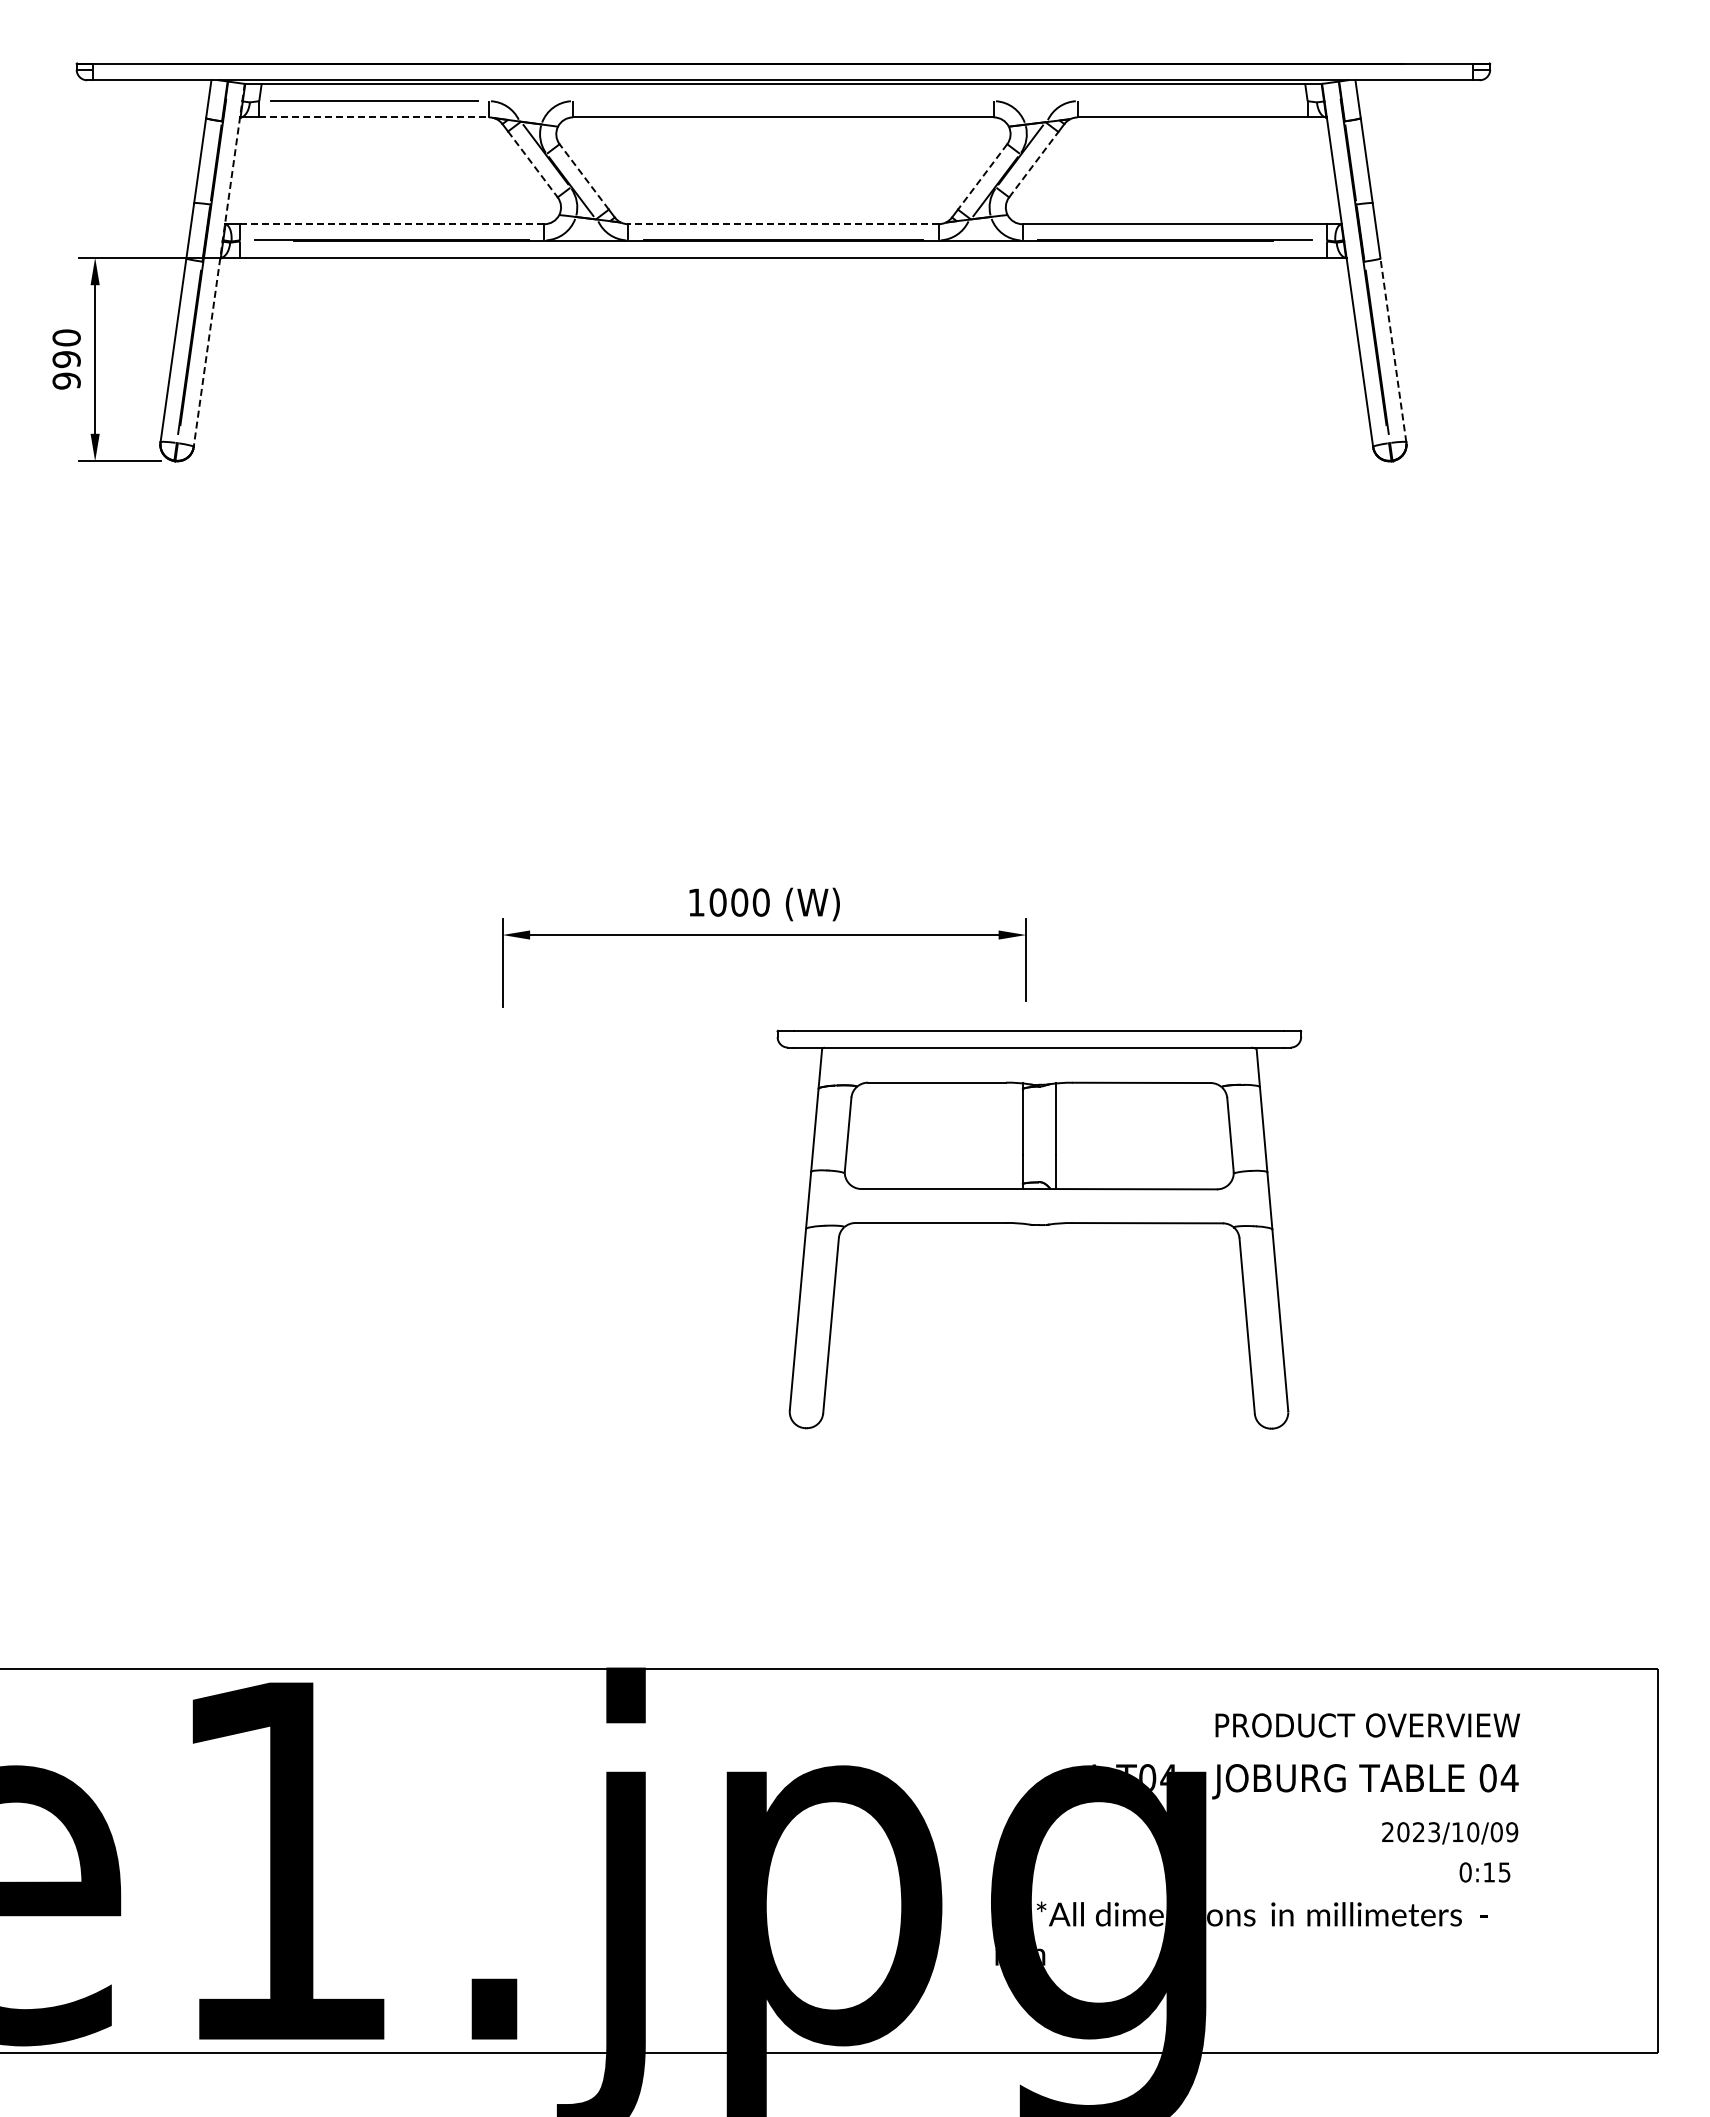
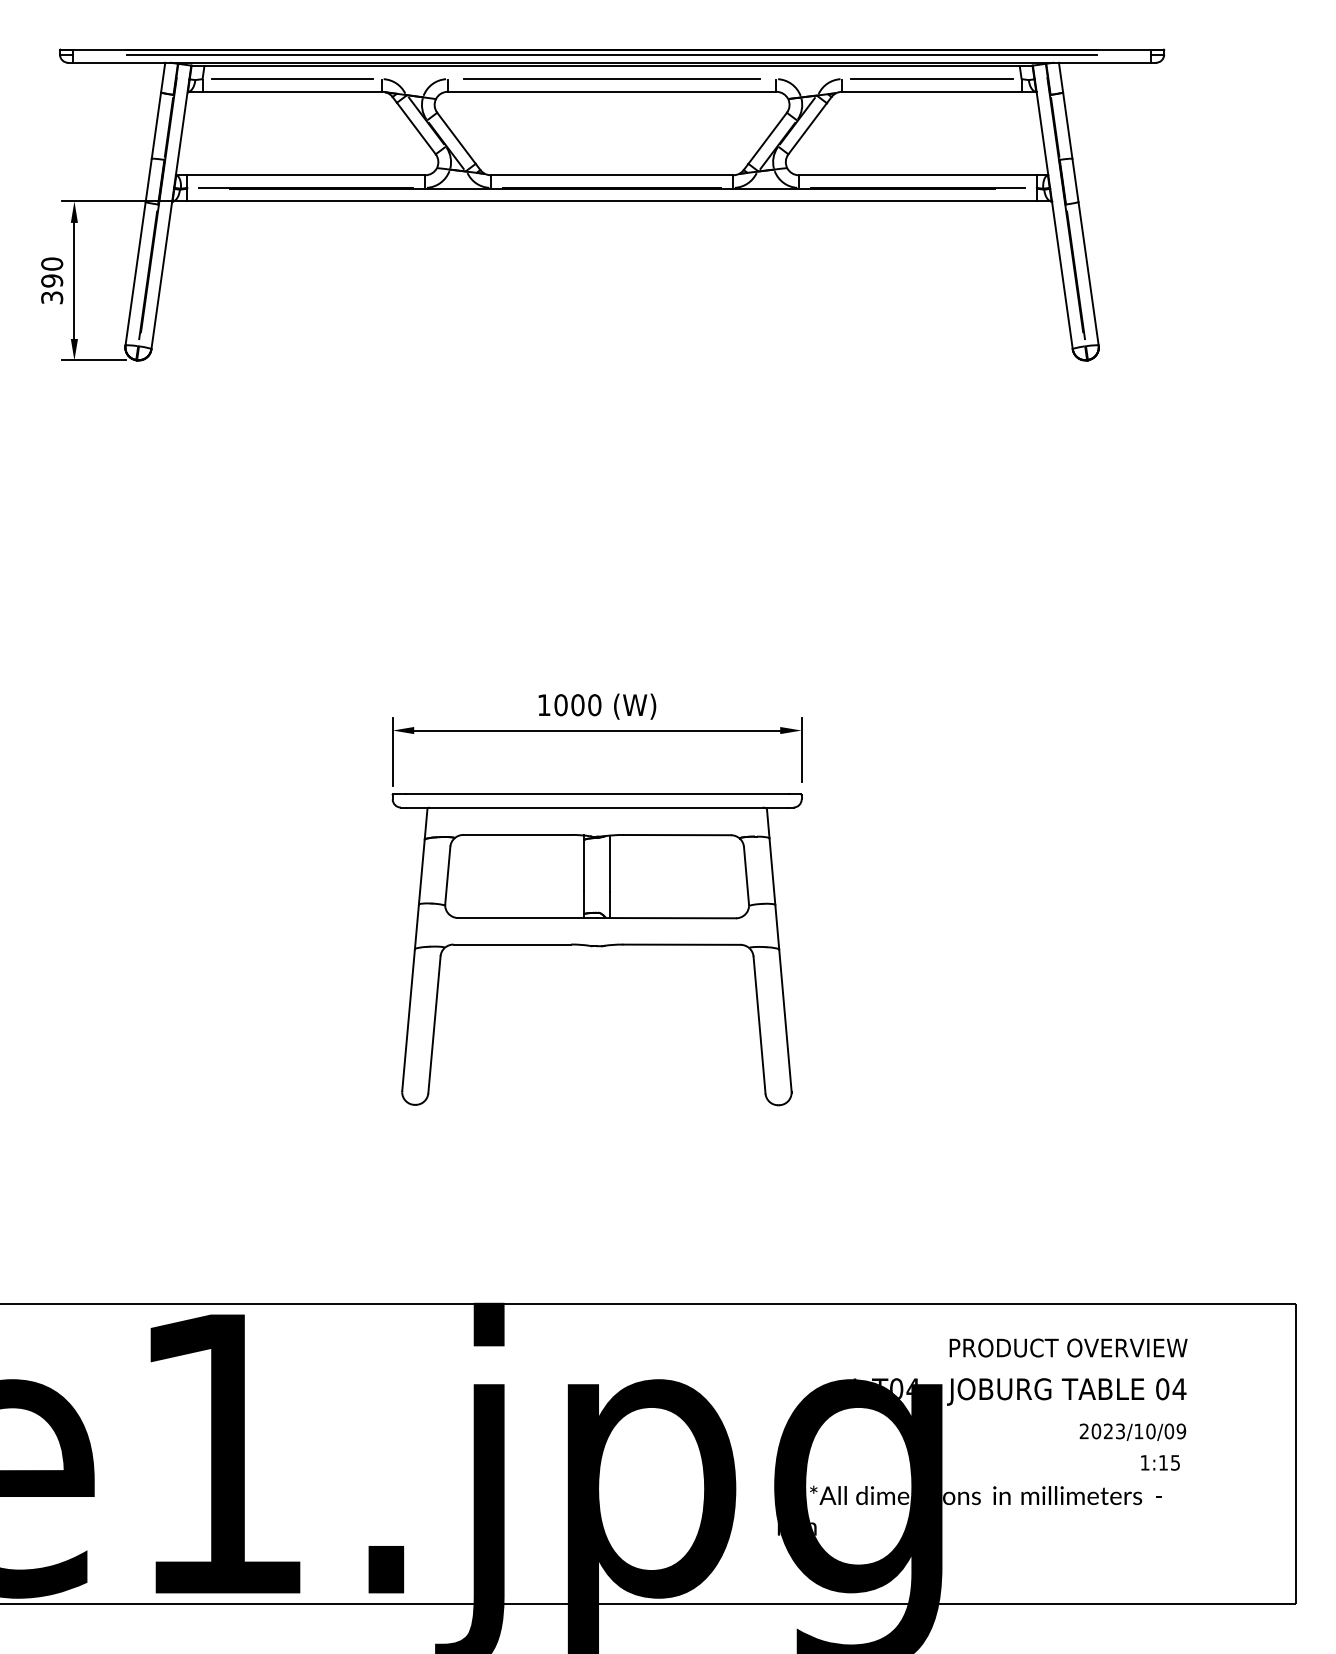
line: (783, 69) -> (612, 54), added
line: (783, 100) -> (612, 78), added
line: (1192, 101) -> (931, 79), added
line: (374, 117) -> (292, 91), dashed -> solid
line: (533, 164) -> (416, 128), dashed -> solid
line: (1033, 164) -> (807, 128), dashed -> solid
line: (584, 176) -> (456, 137), dashed -> solid
line: (982, 176) -> (767, 137), dashed -> solid
line: (391, 224) -> (305, 175), dashed -> solid
line: (782, 224) -> (611, 175), dashed -> solid
line: (219, 265) -> (171, 207), dashed -> solid
line: (1393, 350) -> (1088, 273), dashed -> solid
text: (66, 380) -> (52, 297), 990 -> 390
part: (1039, 1229) -> (597, 949), moved
text: (1465, 1872) -> (1144, 1462), 0:15 -> 1:15

